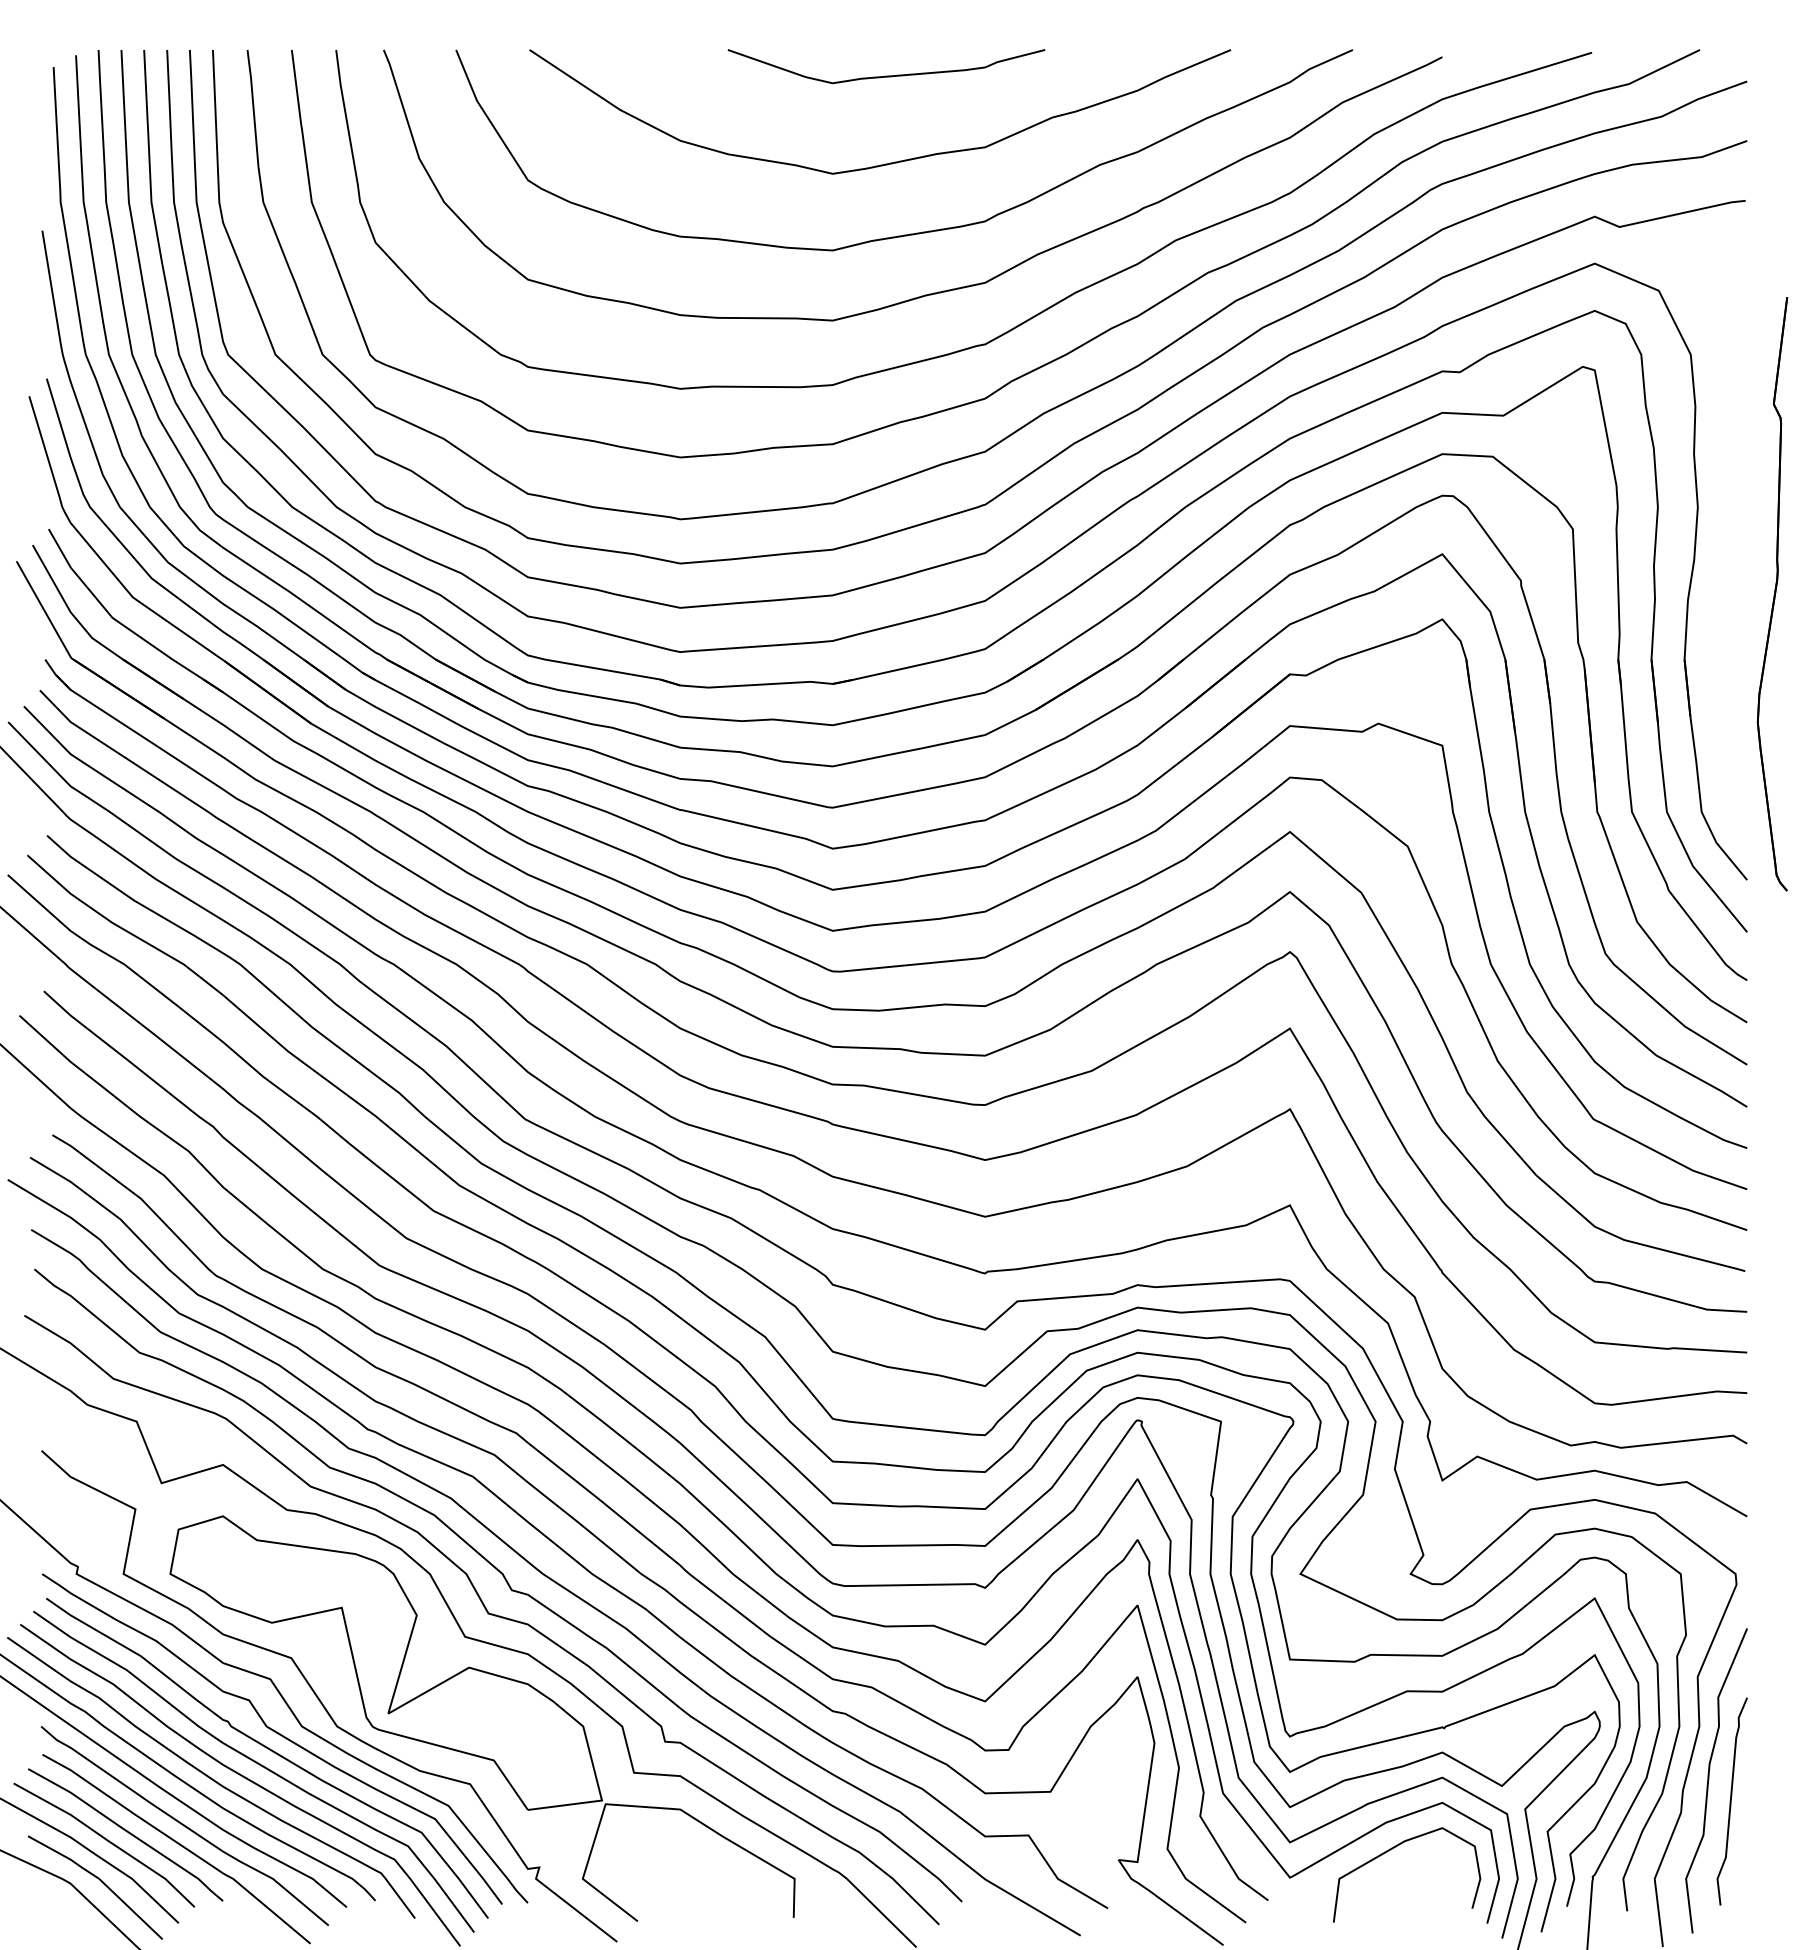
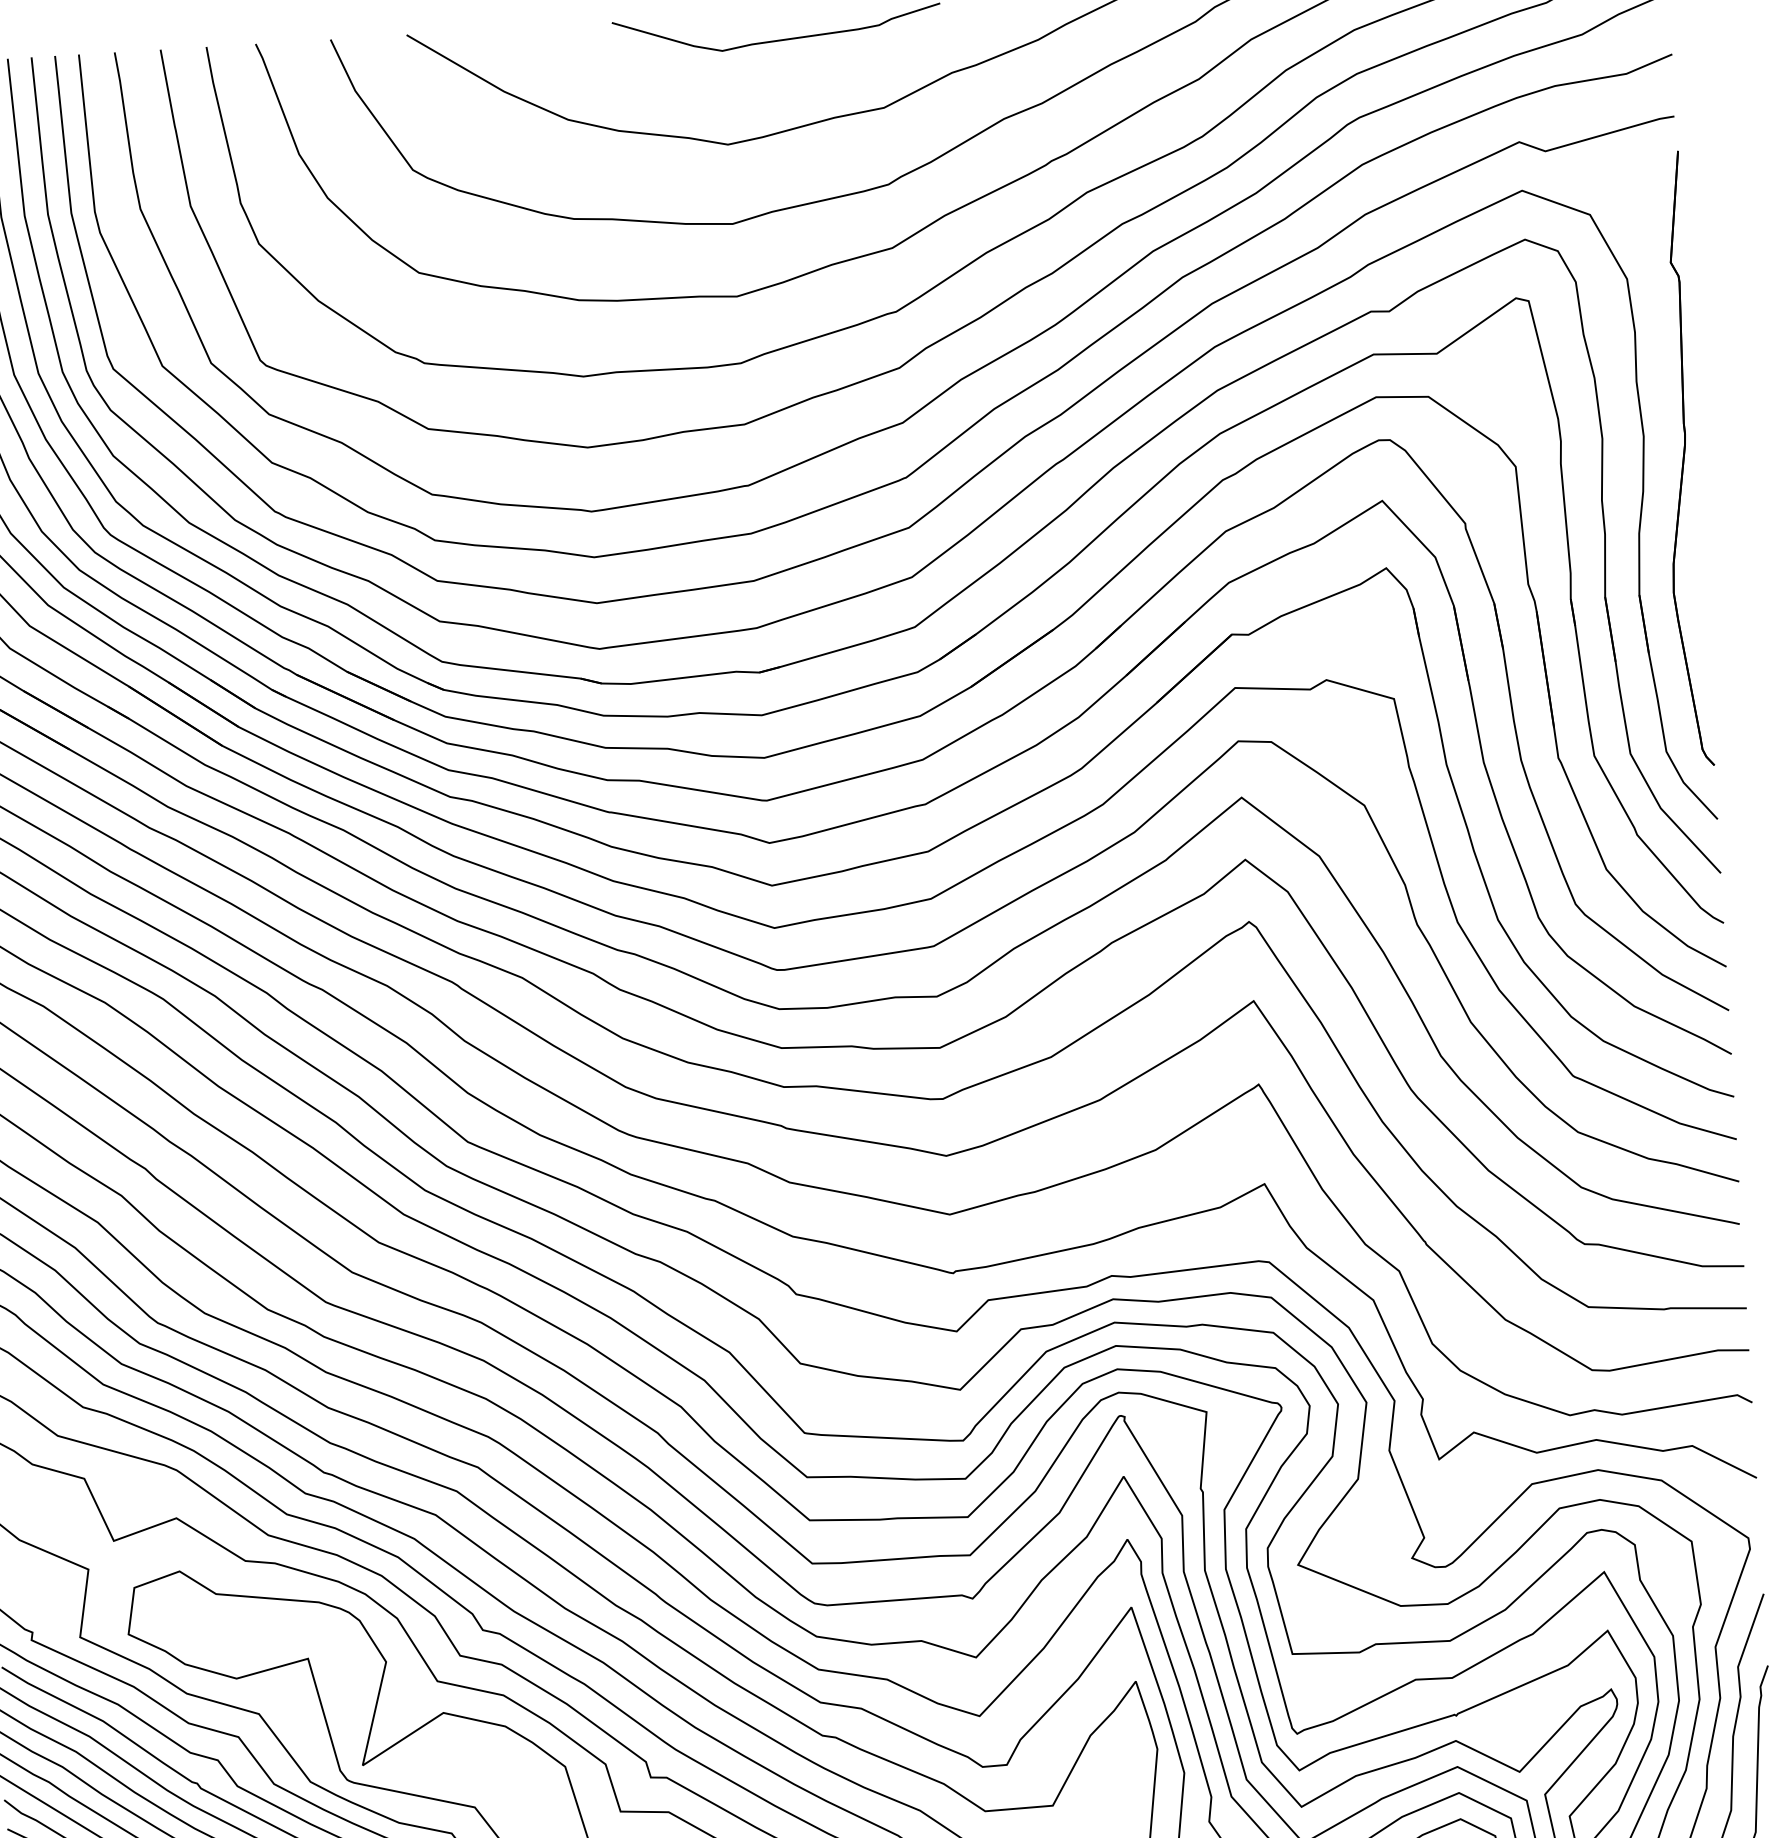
part: (1772, 594) -> (1681, 459), moved

